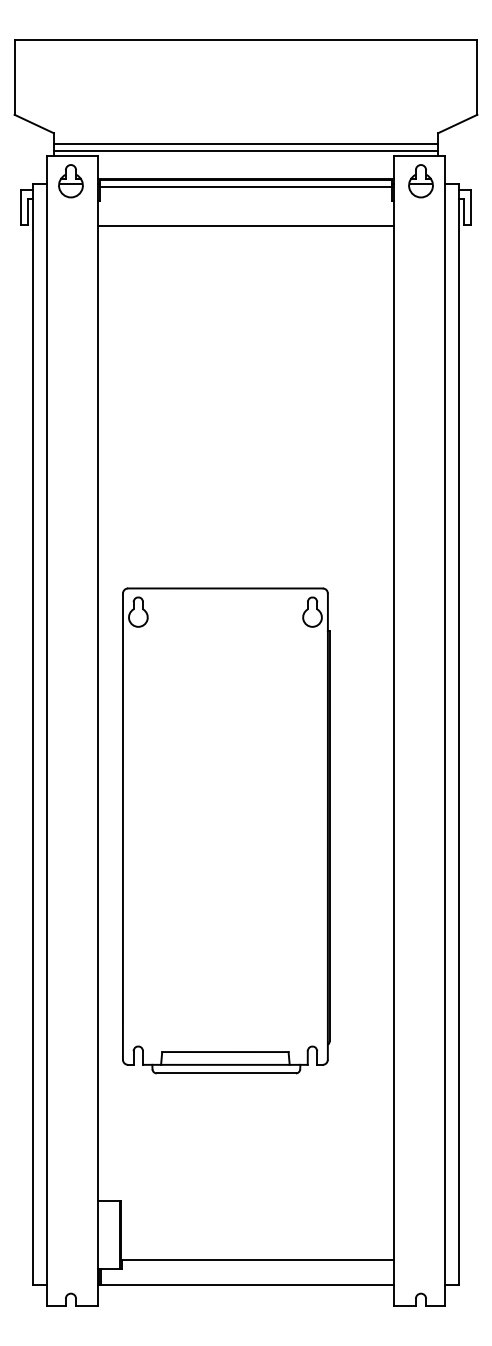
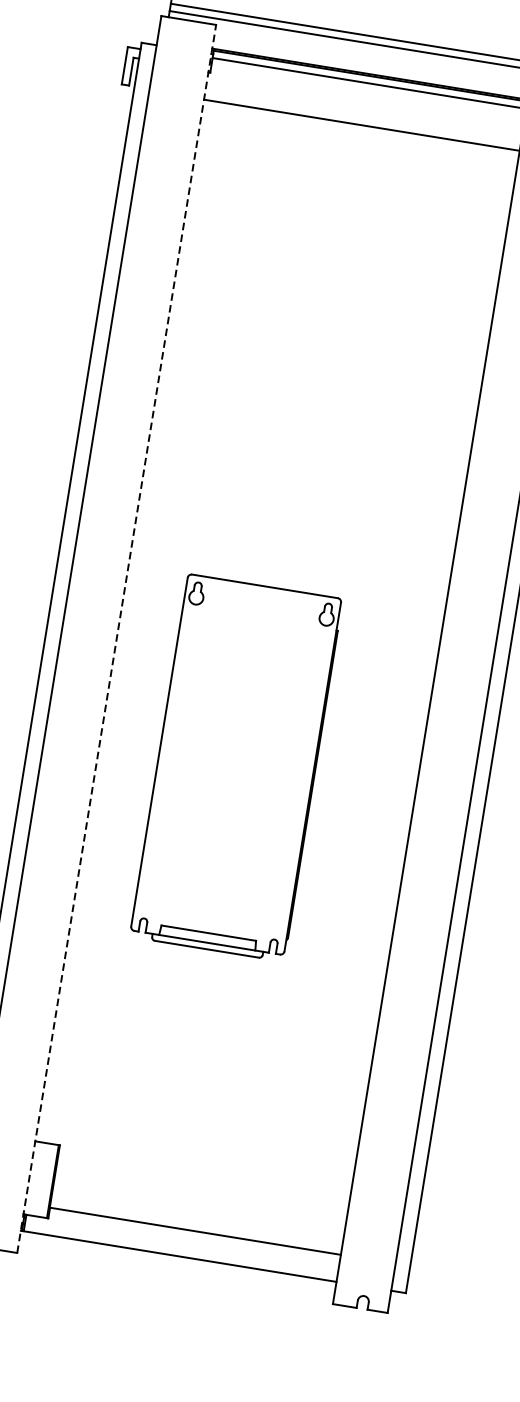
part: (70, 181) -> (182, 46), removed
line: (98, 731) -> (116, 639), solid -> dashed
part: (226, 830) -> (236, 767), size x0.7

